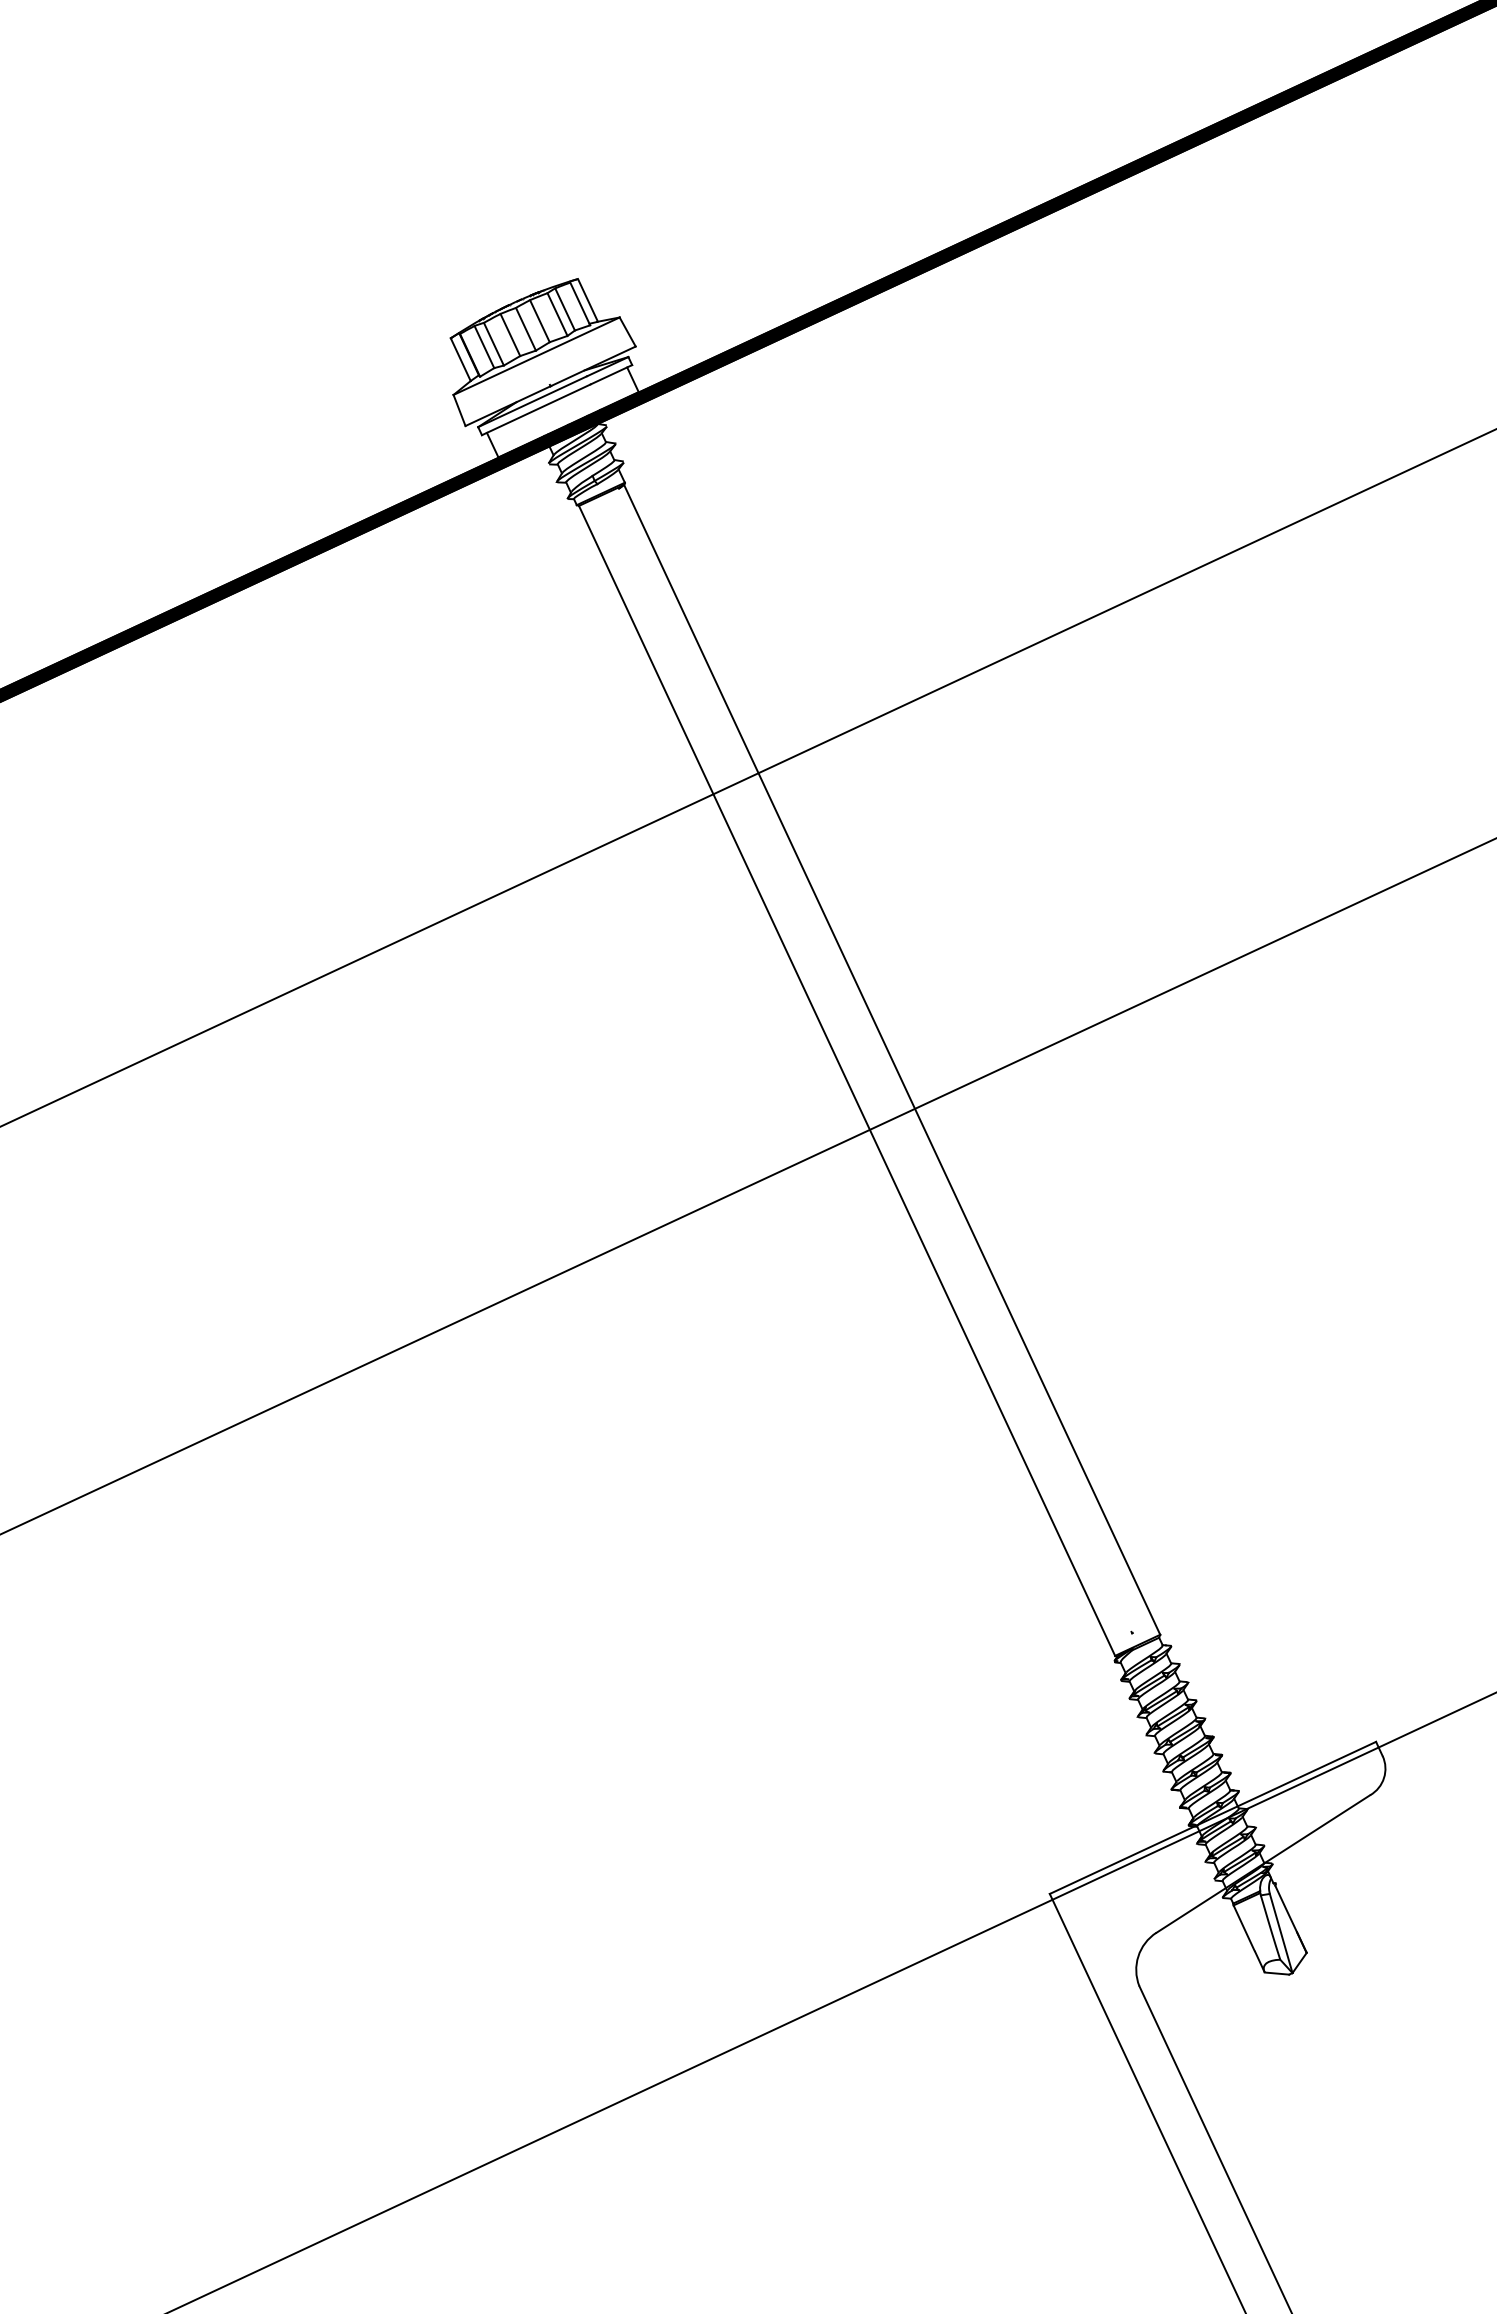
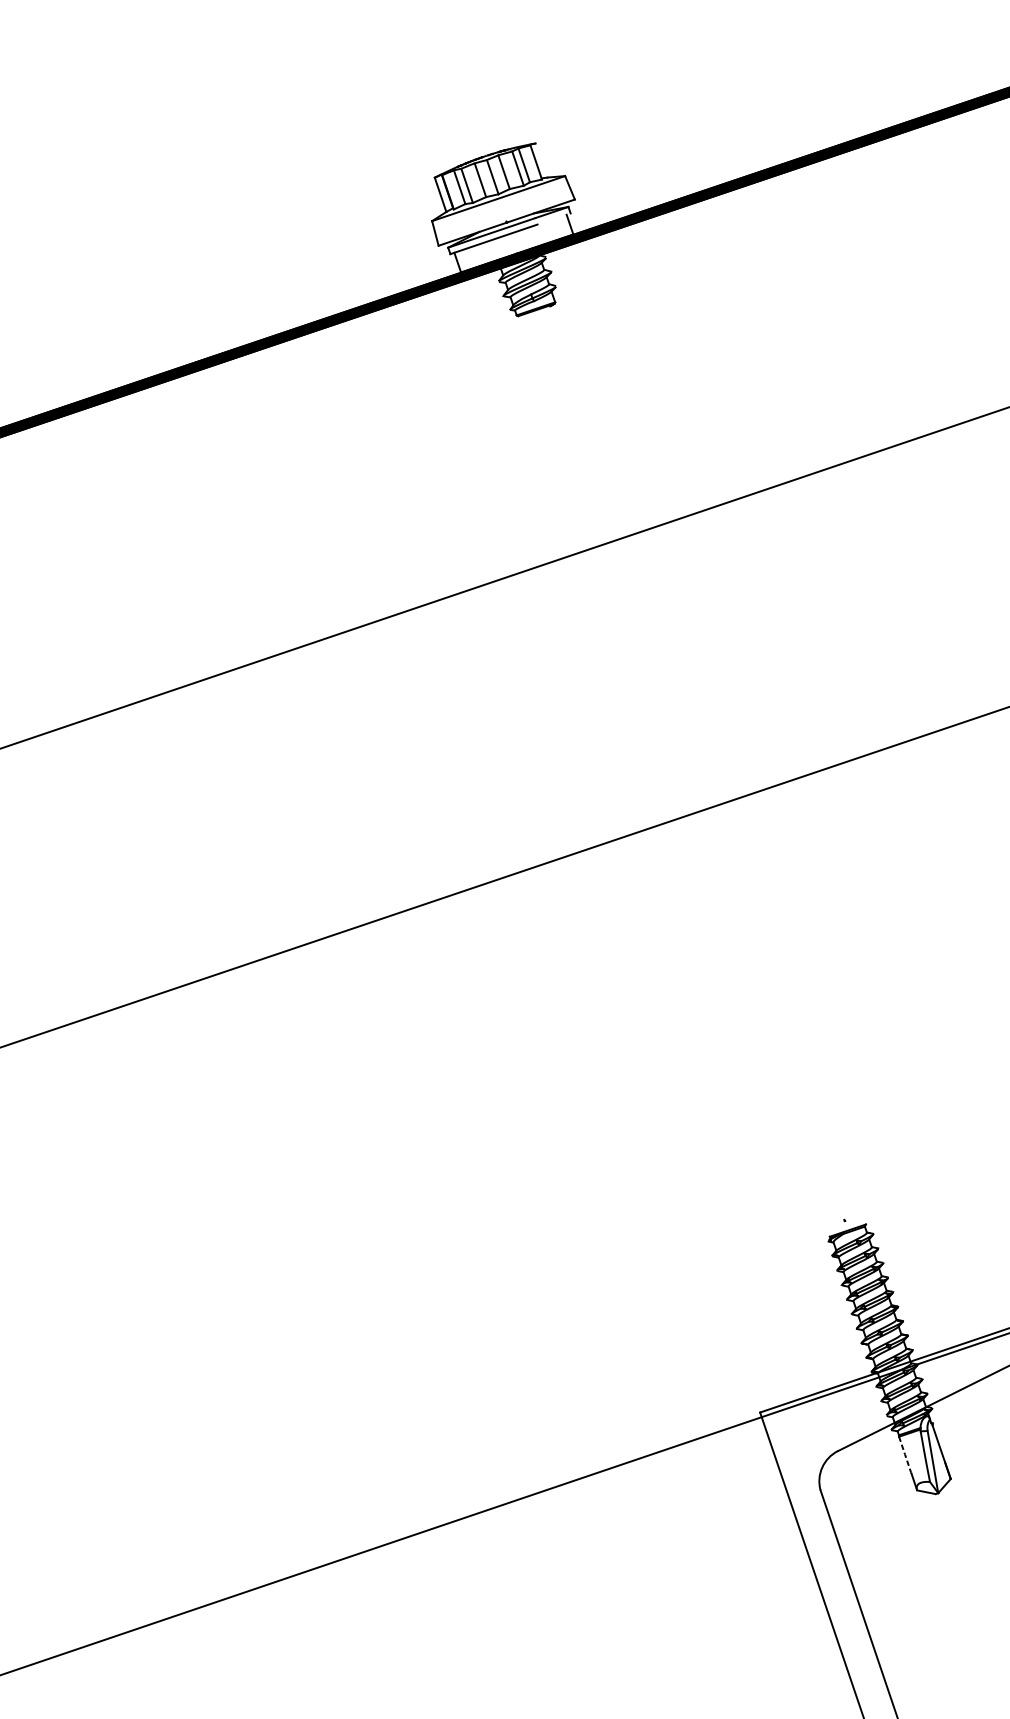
line: (587, 300) -> (542, 160), removed
line: (611, 374) -> (554, 218), removed
line: (892, 1059) -> (710, 763), removed
line: (847, 1080) -> (674, 776), removed
line: (1244, 1928) -> (905, 1455), solid -> dashed

